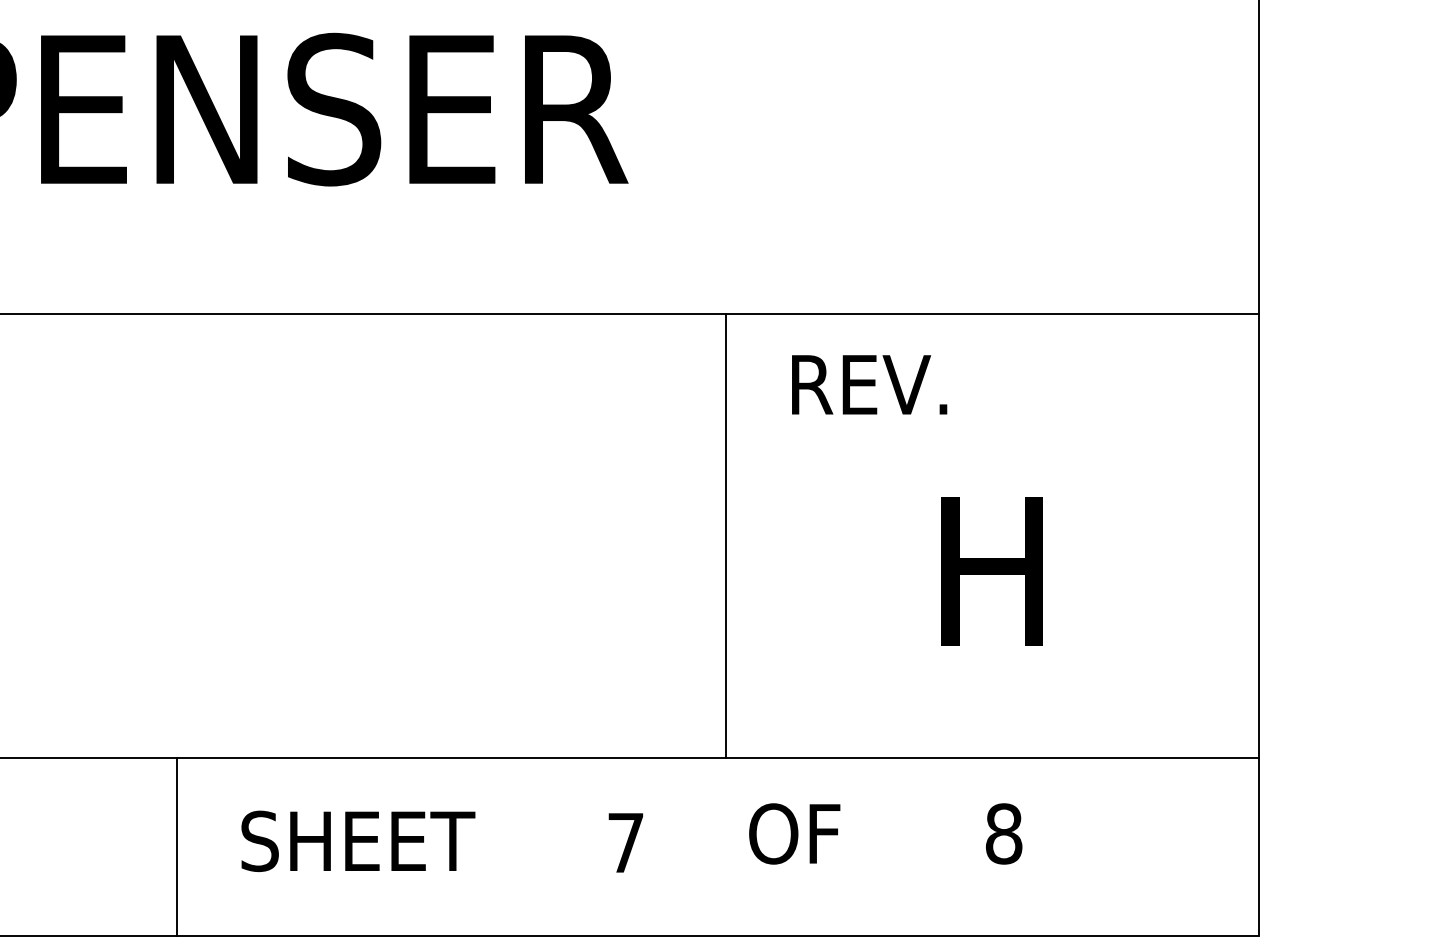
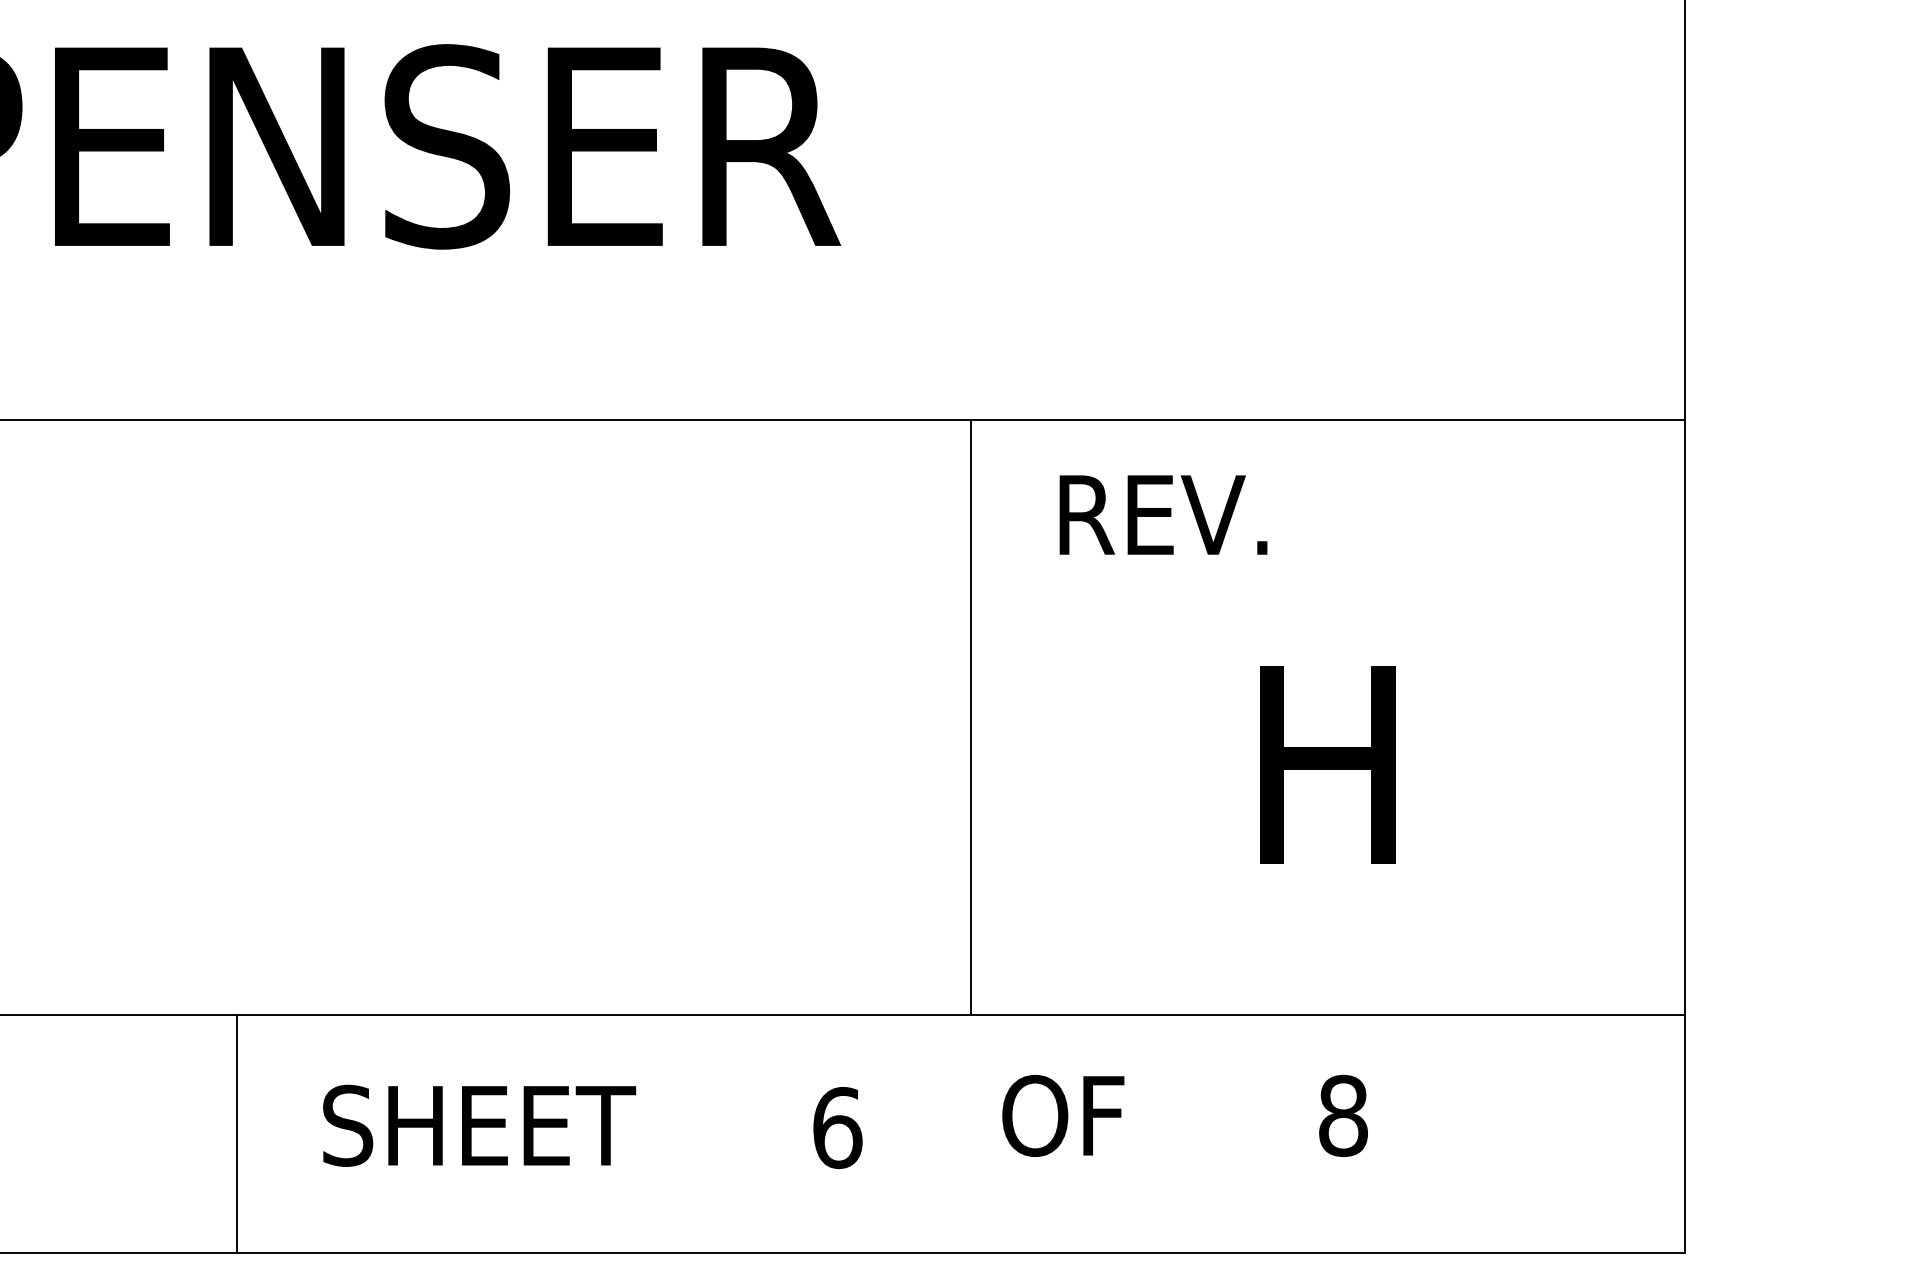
text: (625, 843) -> (837, 1128), 7 -> 6

